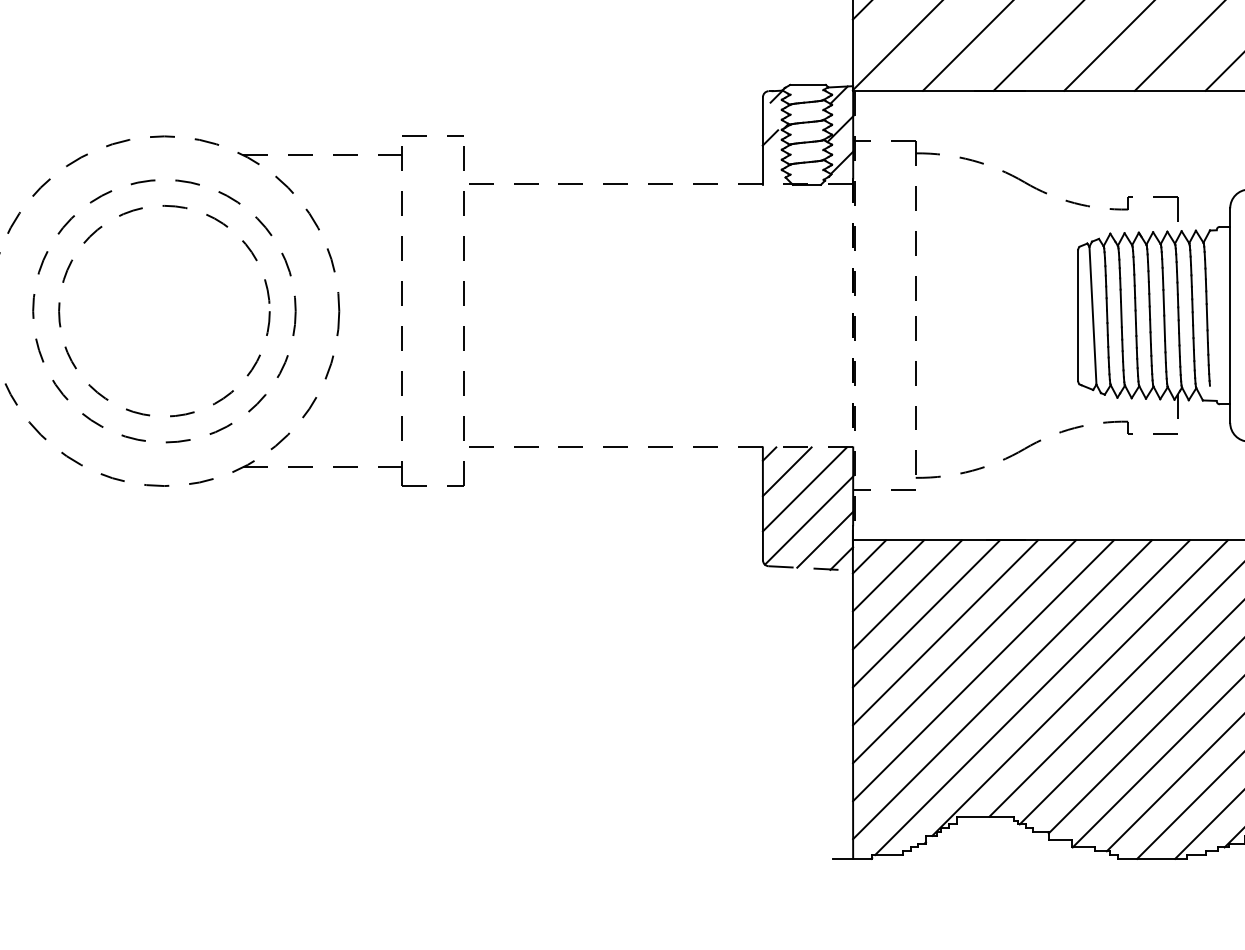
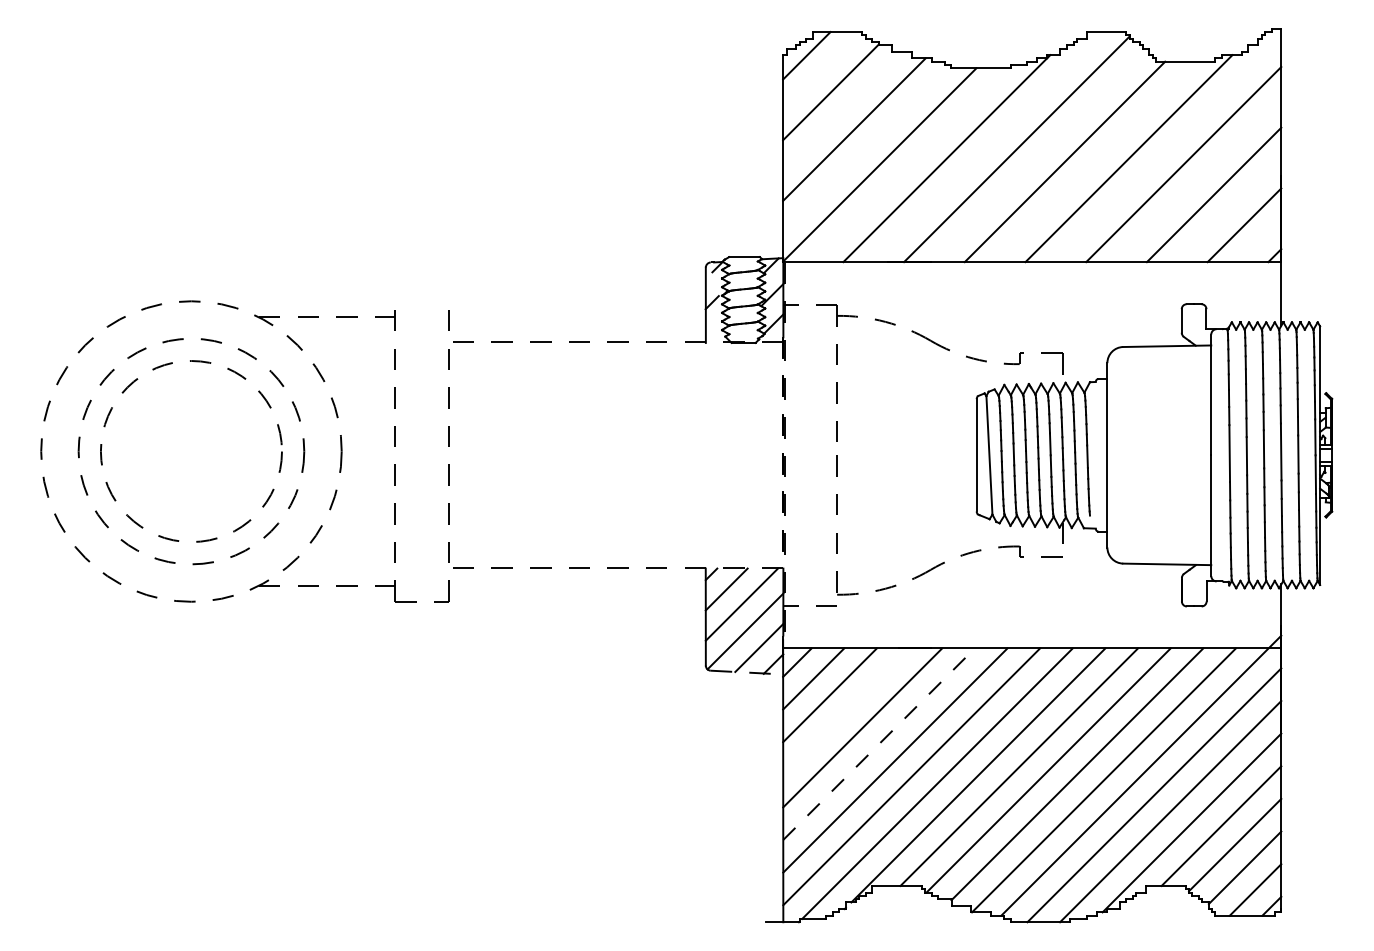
line: (426, 135) -> (416, 300), removed
line: (926, 613) -> (846, 711), removed
line: (965, 650) -> (879, 743), solid -> dashed

